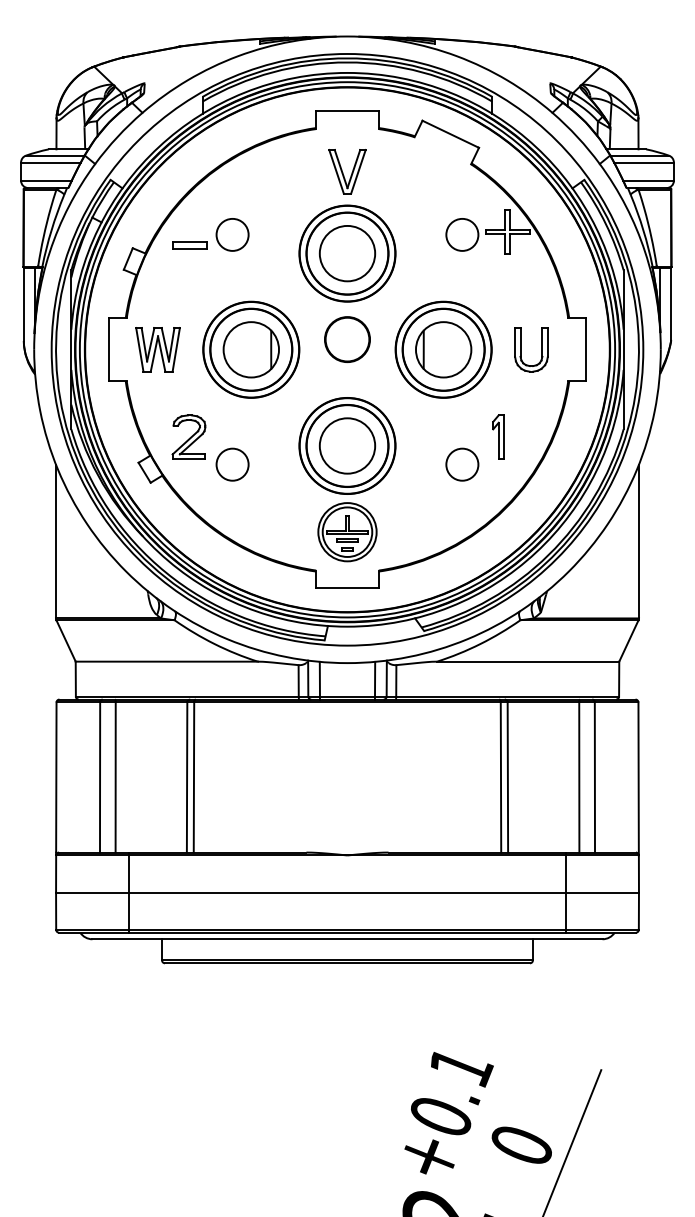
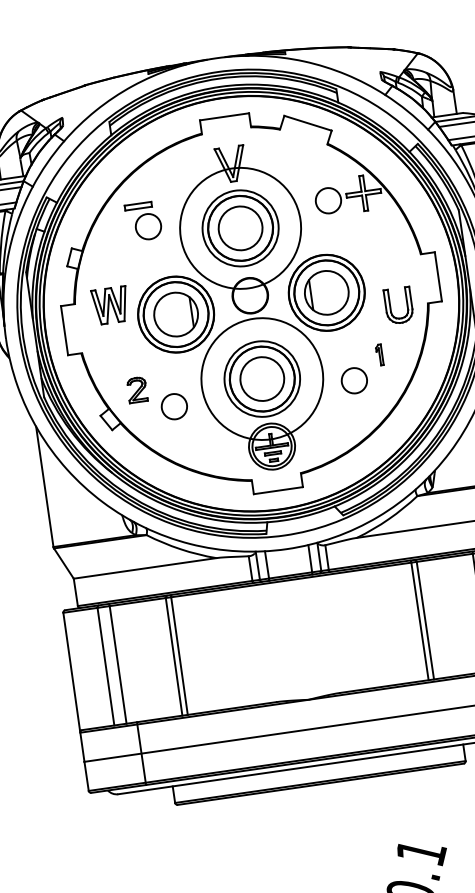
part: (189, 245) -> (138, 206), moved
circle: (347, 253) -> (240, 228), size x1.6
part: (157, 349) -> (110, 305), moved
part: (521, 349) -> (391, 306), moved
part: (188, 436) -> (136, 389), size x0.7
part: (498, 436) -> (379, 354), size x0.6
circle: (347, 445) -> (262, 378), size x1.6

